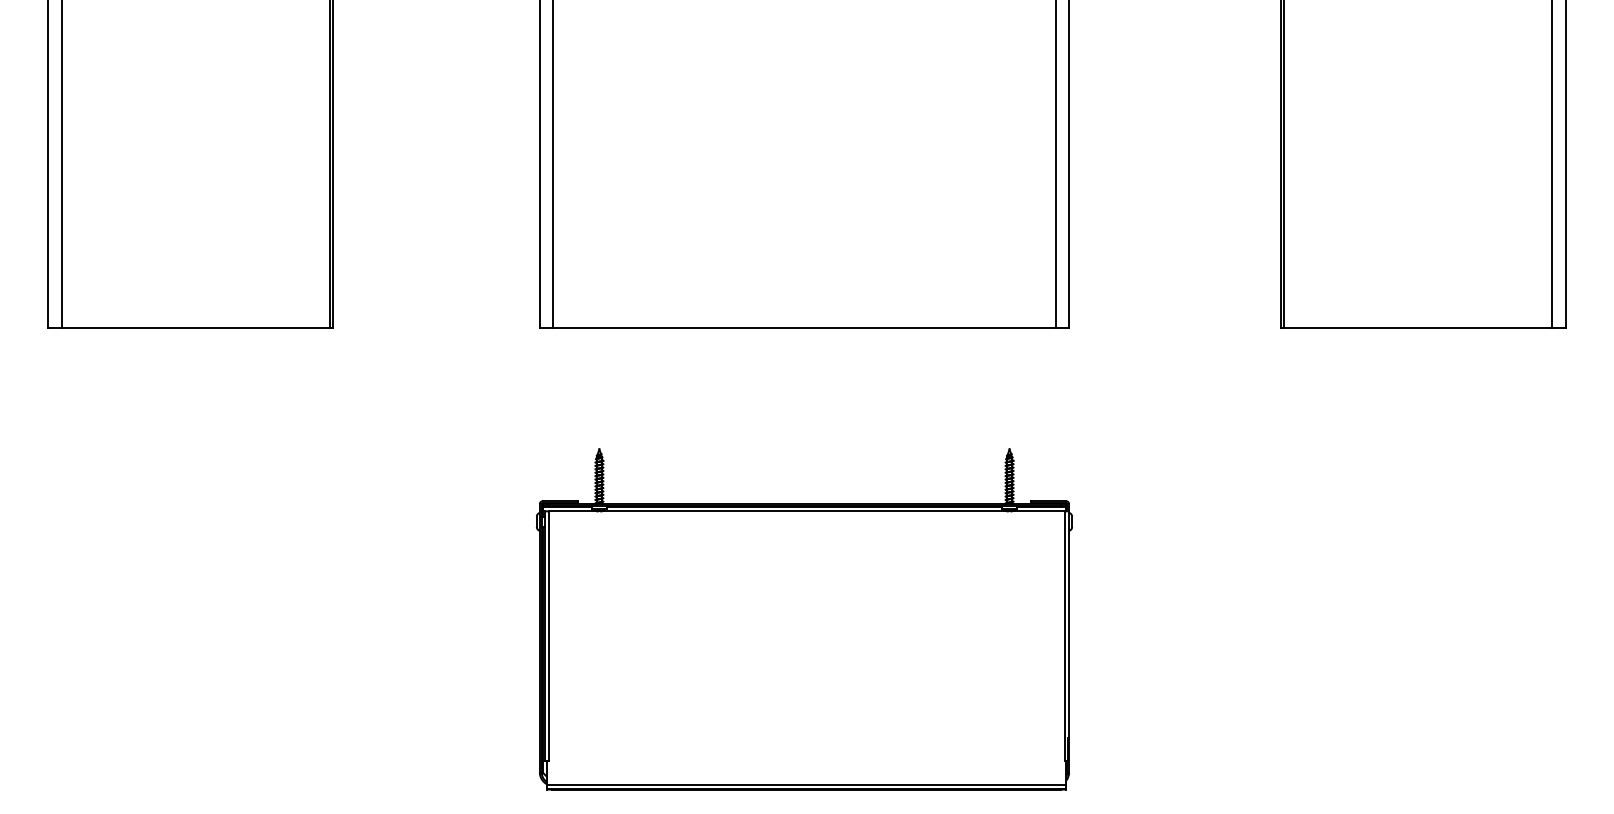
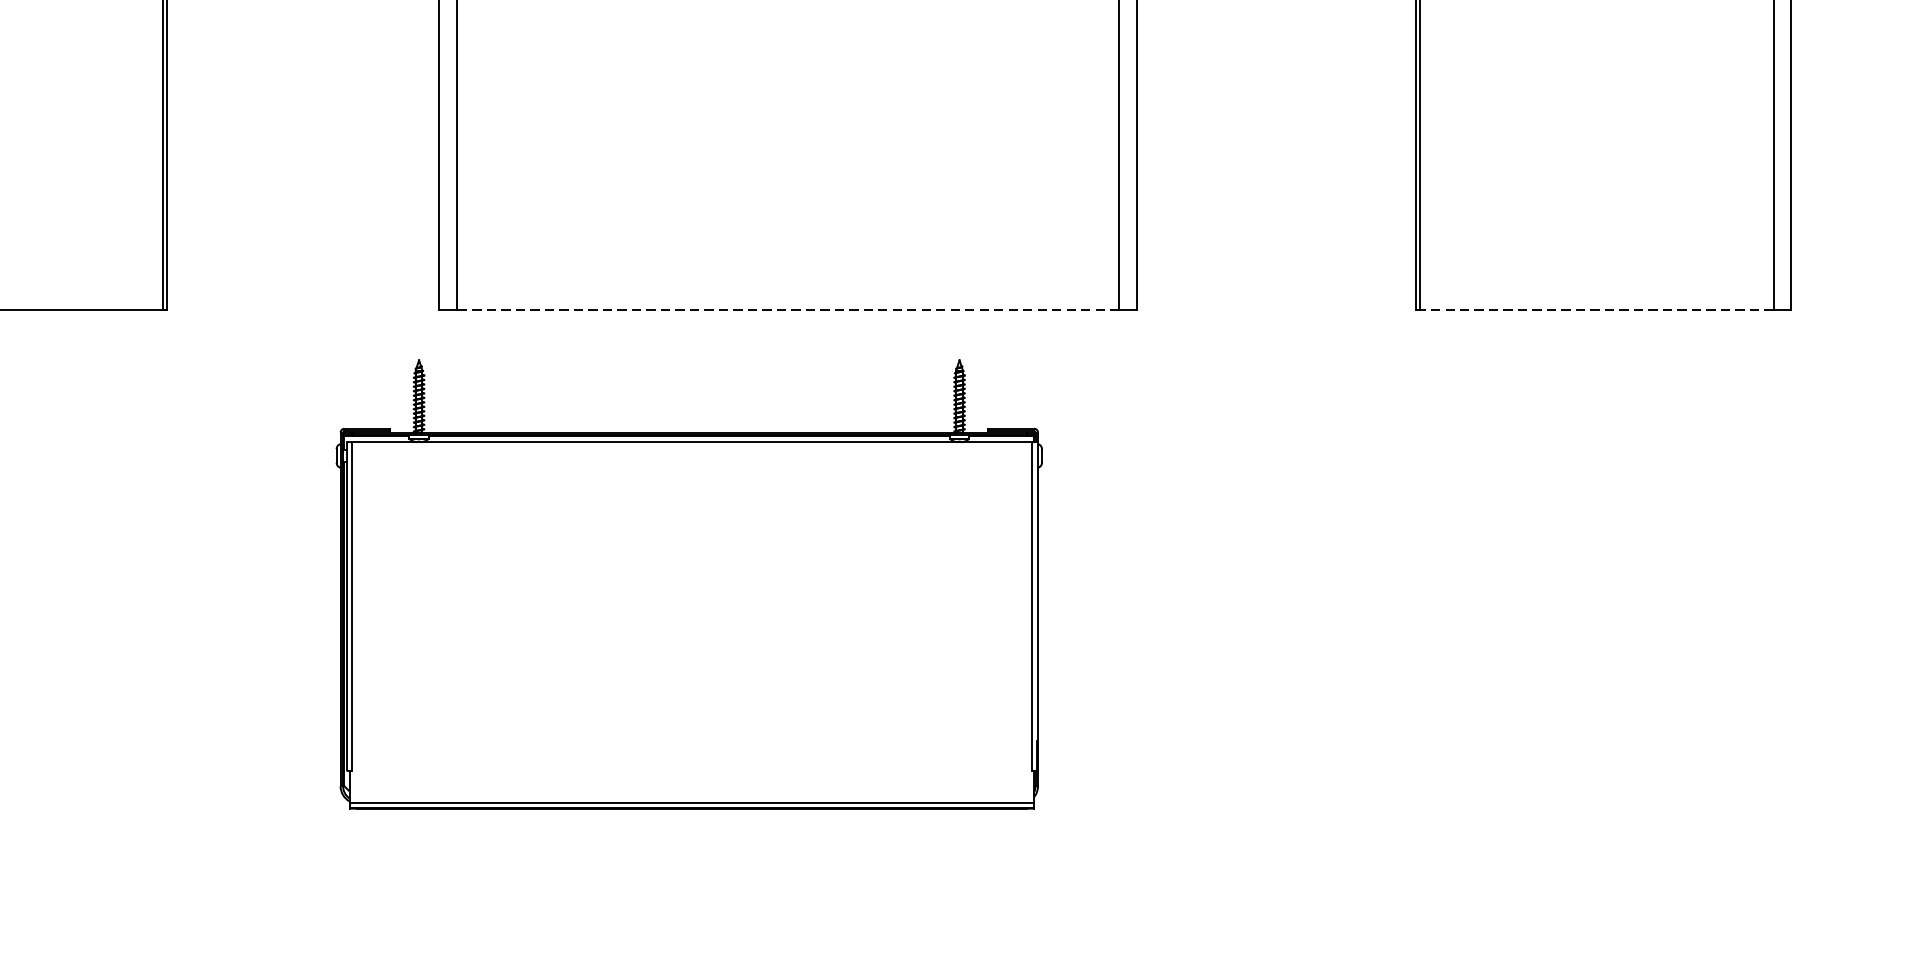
line: (803, 328) -> (786, 310), solid -> dashed
line: (1417, 328) -> (1595, 310), solid -> dashed
part: (804, 619) -> (689, 584), moved

